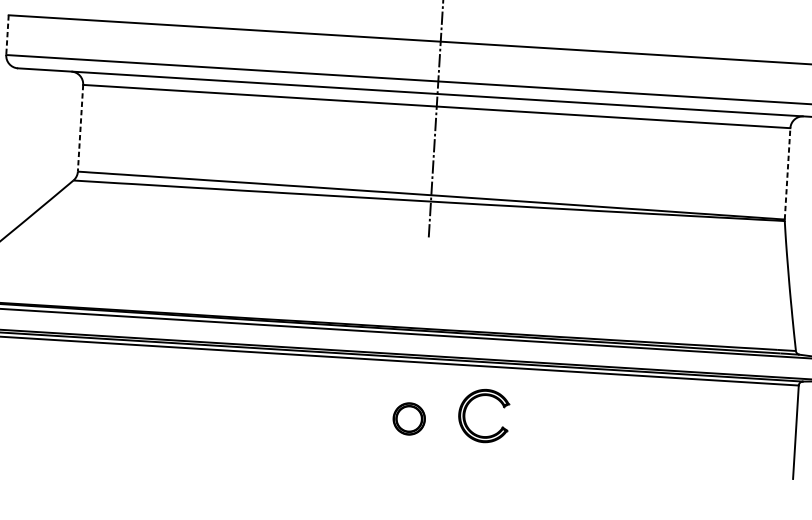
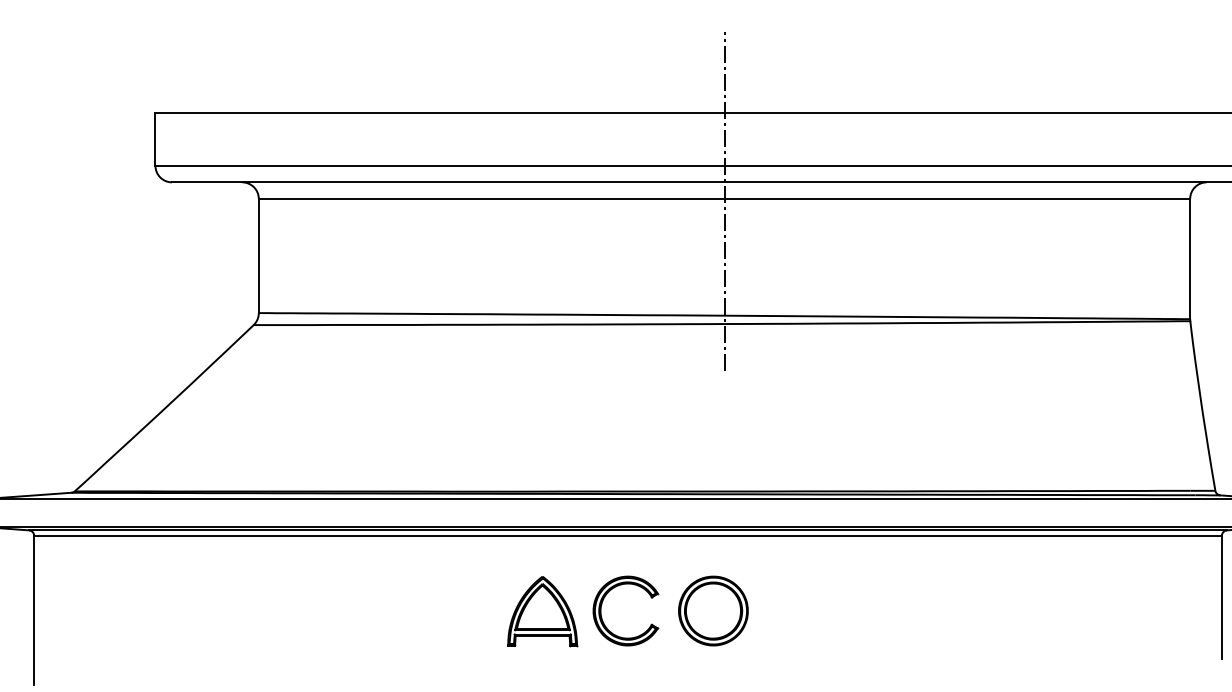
line: (7, 35) -> (155, 140), dashed -> solid
line: (80, 128) -> (258, 256), dashed -> solid
line: (787, 173) -> (1190, 258), dashed -> solid
part: (467, 407) -> (603, 601), moved
part: (279, 411) -> (542, 611), added
part: (409, 418) -> (713, 610), size x1.67

